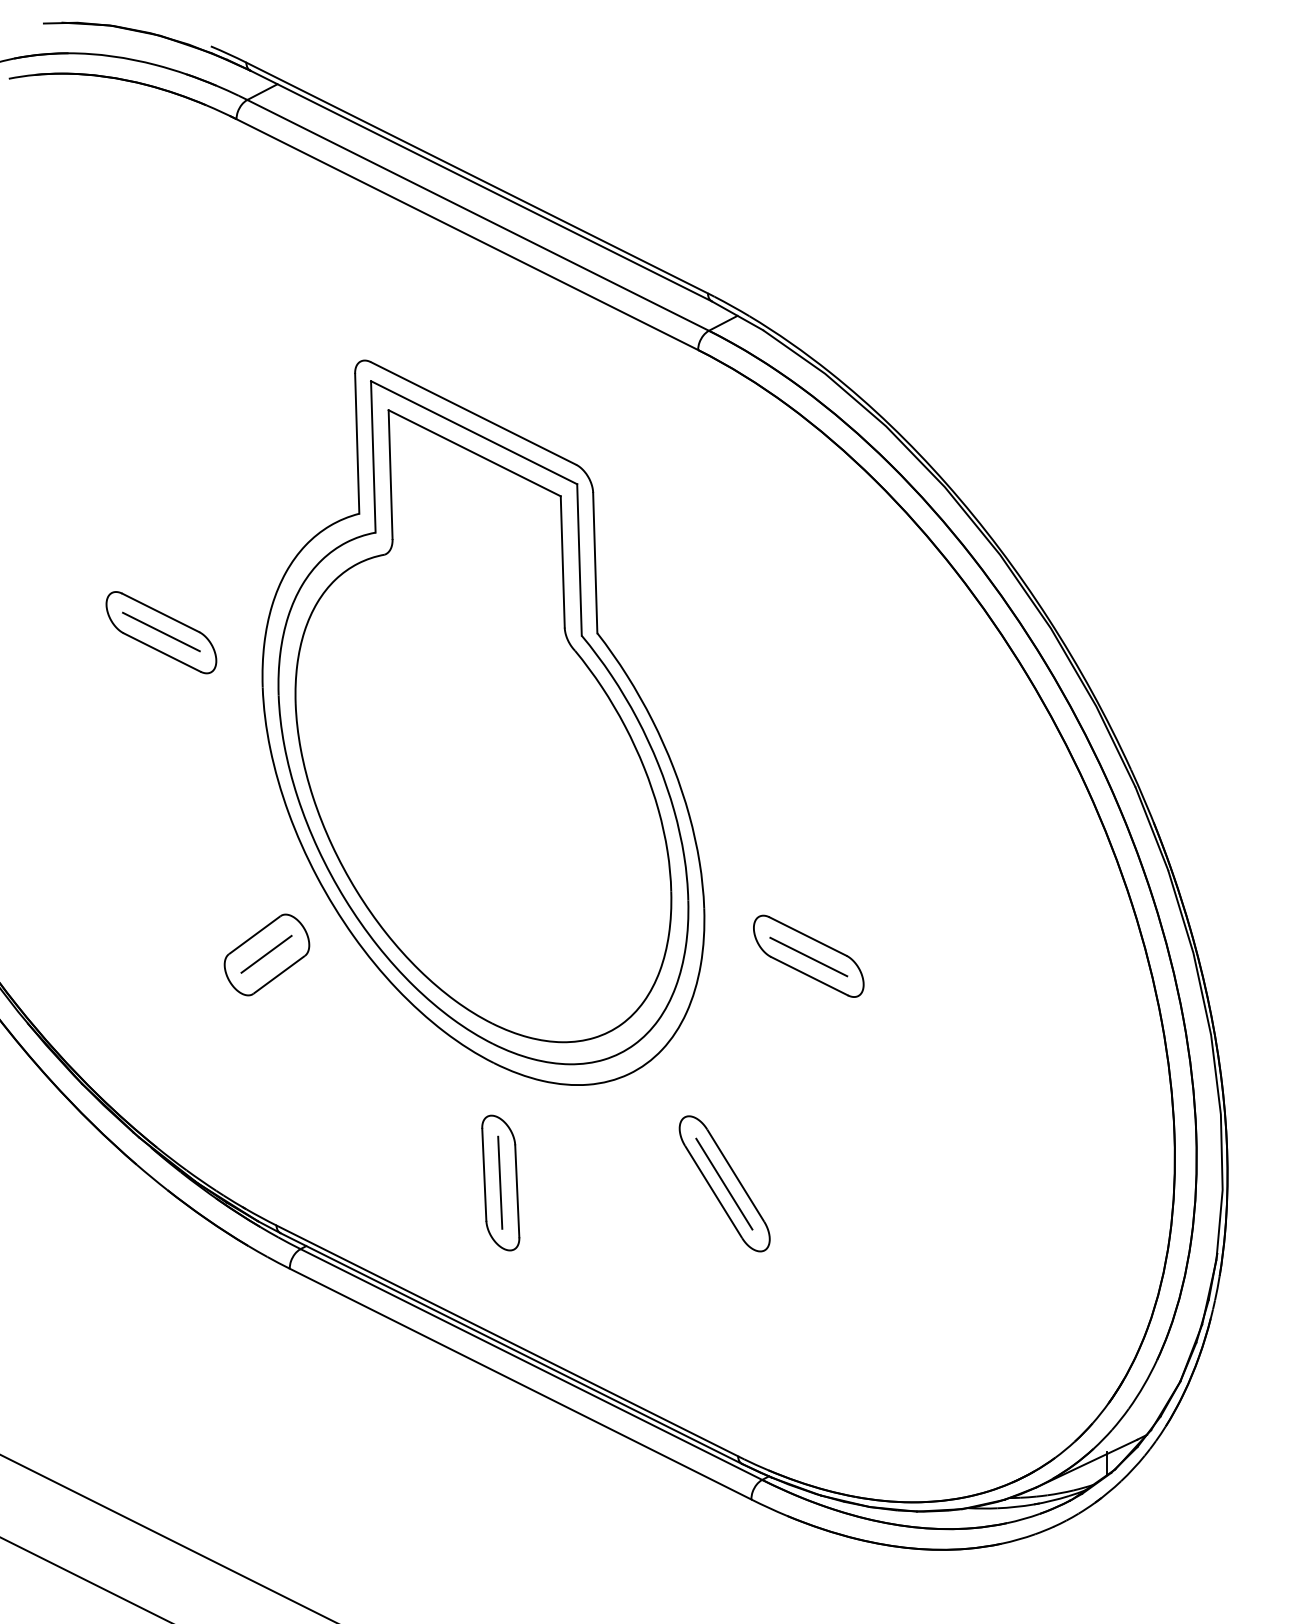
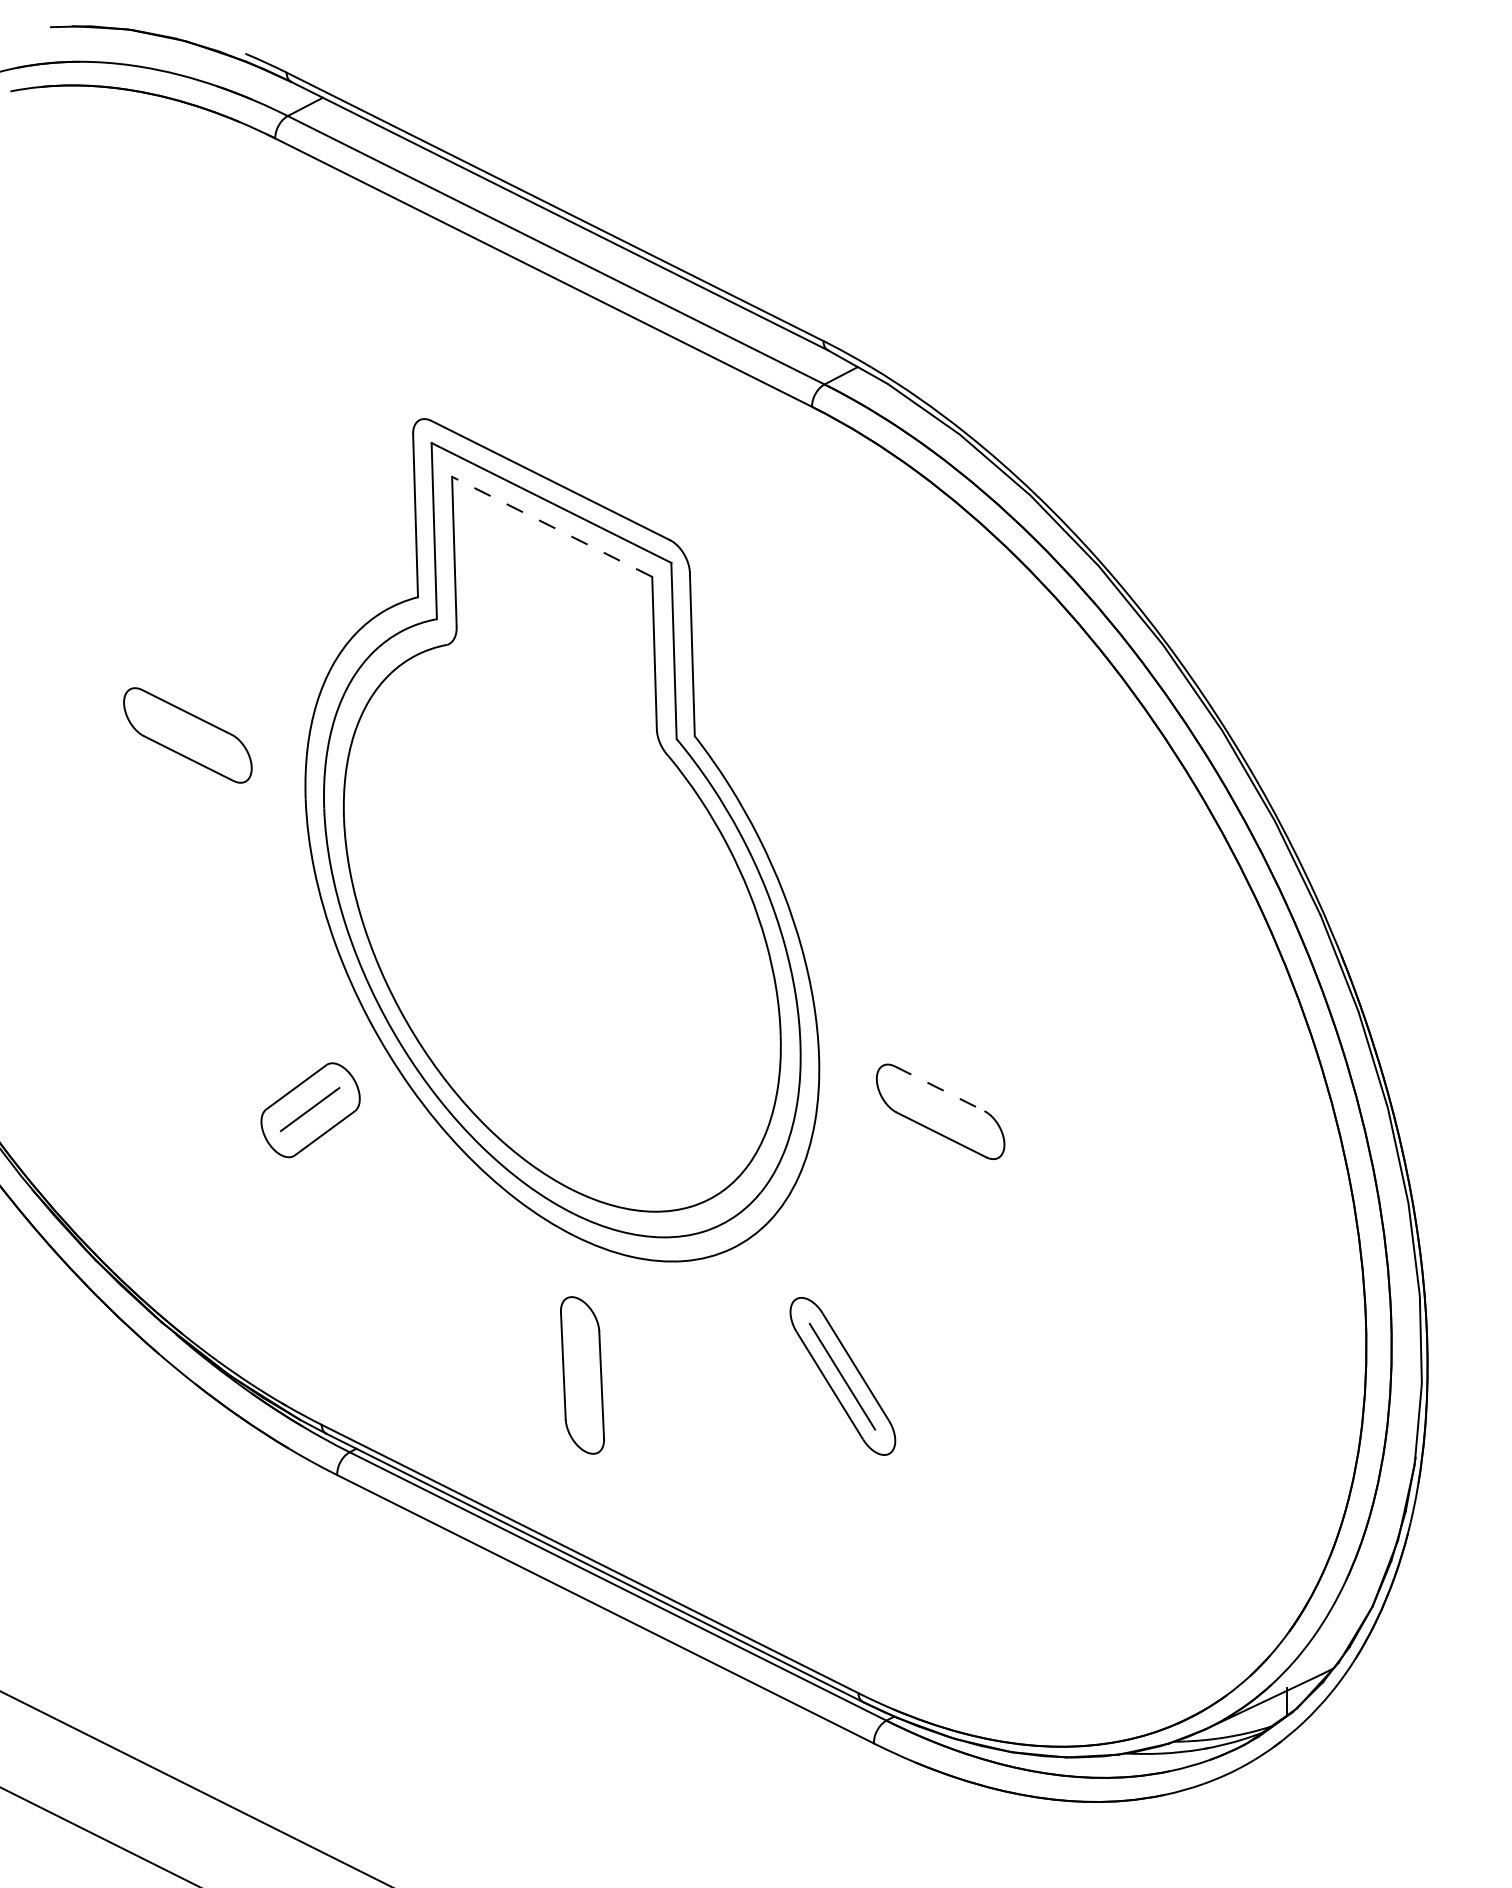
line: (474, 453) -> (551, 527), solid -> dashed
line: (161, 631) -> (187, 734), removed
line: (808, 936) -> (940, 1088), solid -> dashed
line: (808, 956) -> (940, 1112), removed
line: (500, 1182) -> (582, 1374), removed

